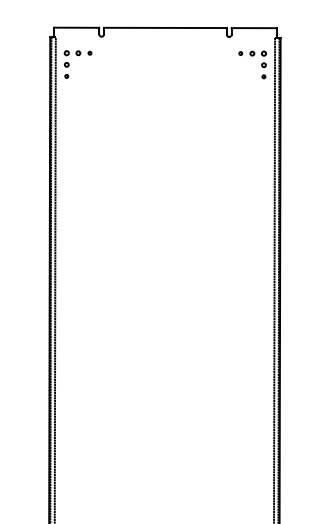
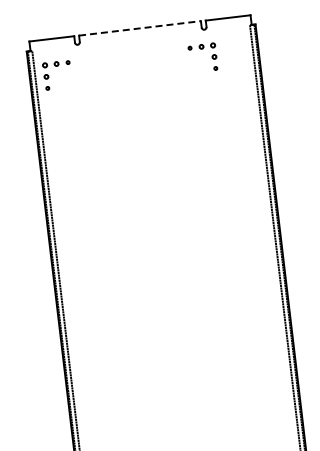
line: (165, 27) -> (139, 27), solid -> dashed
part: (252, 56) -> (202, 49), moved

